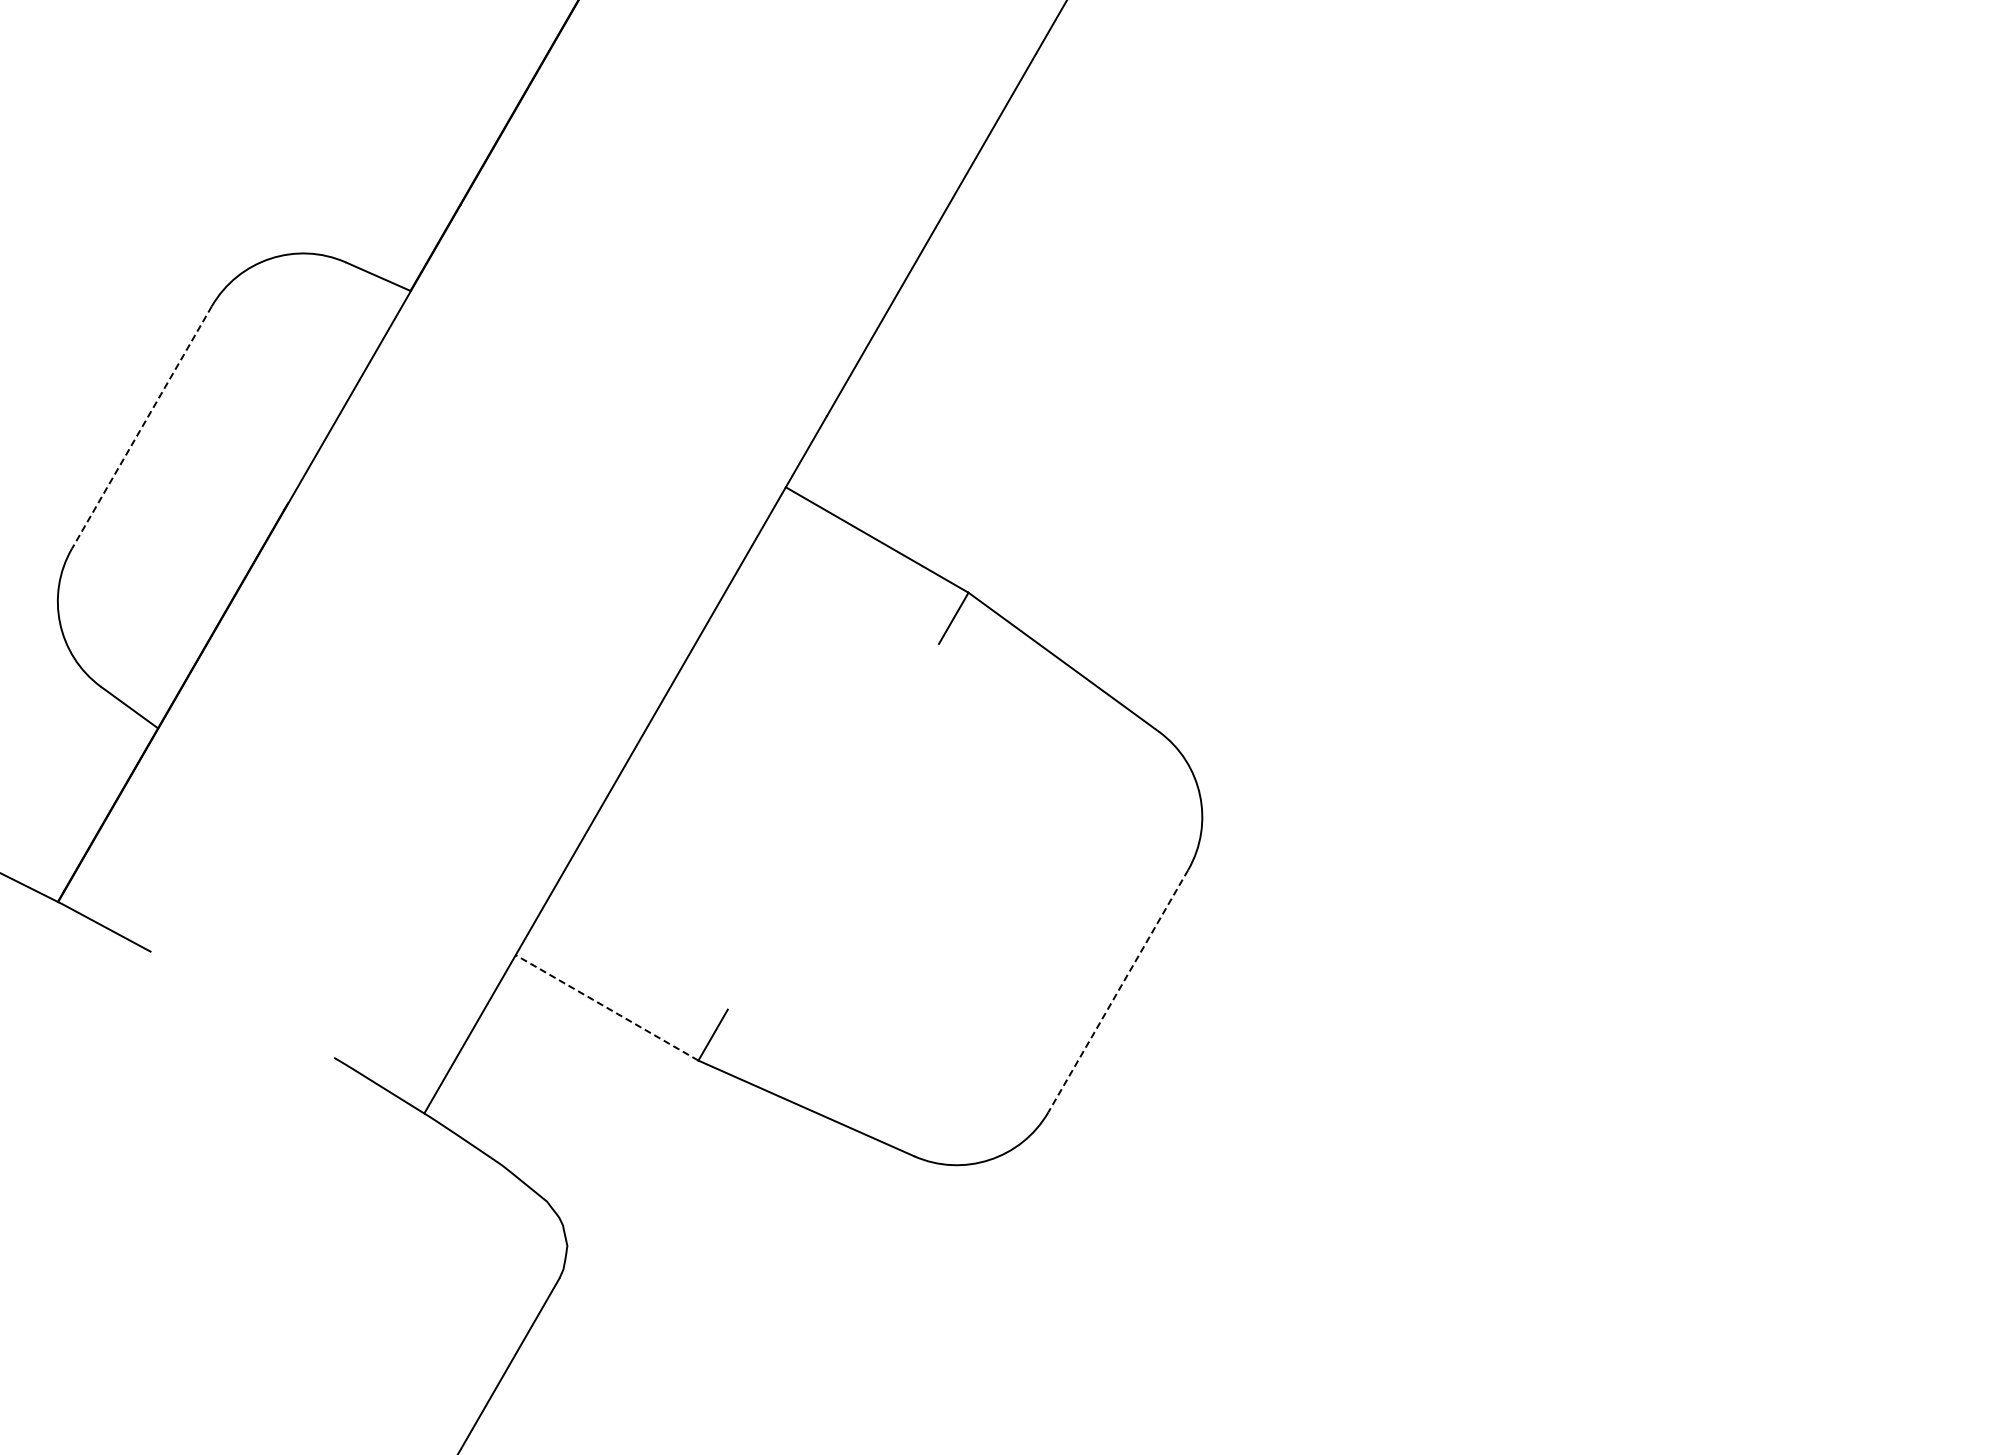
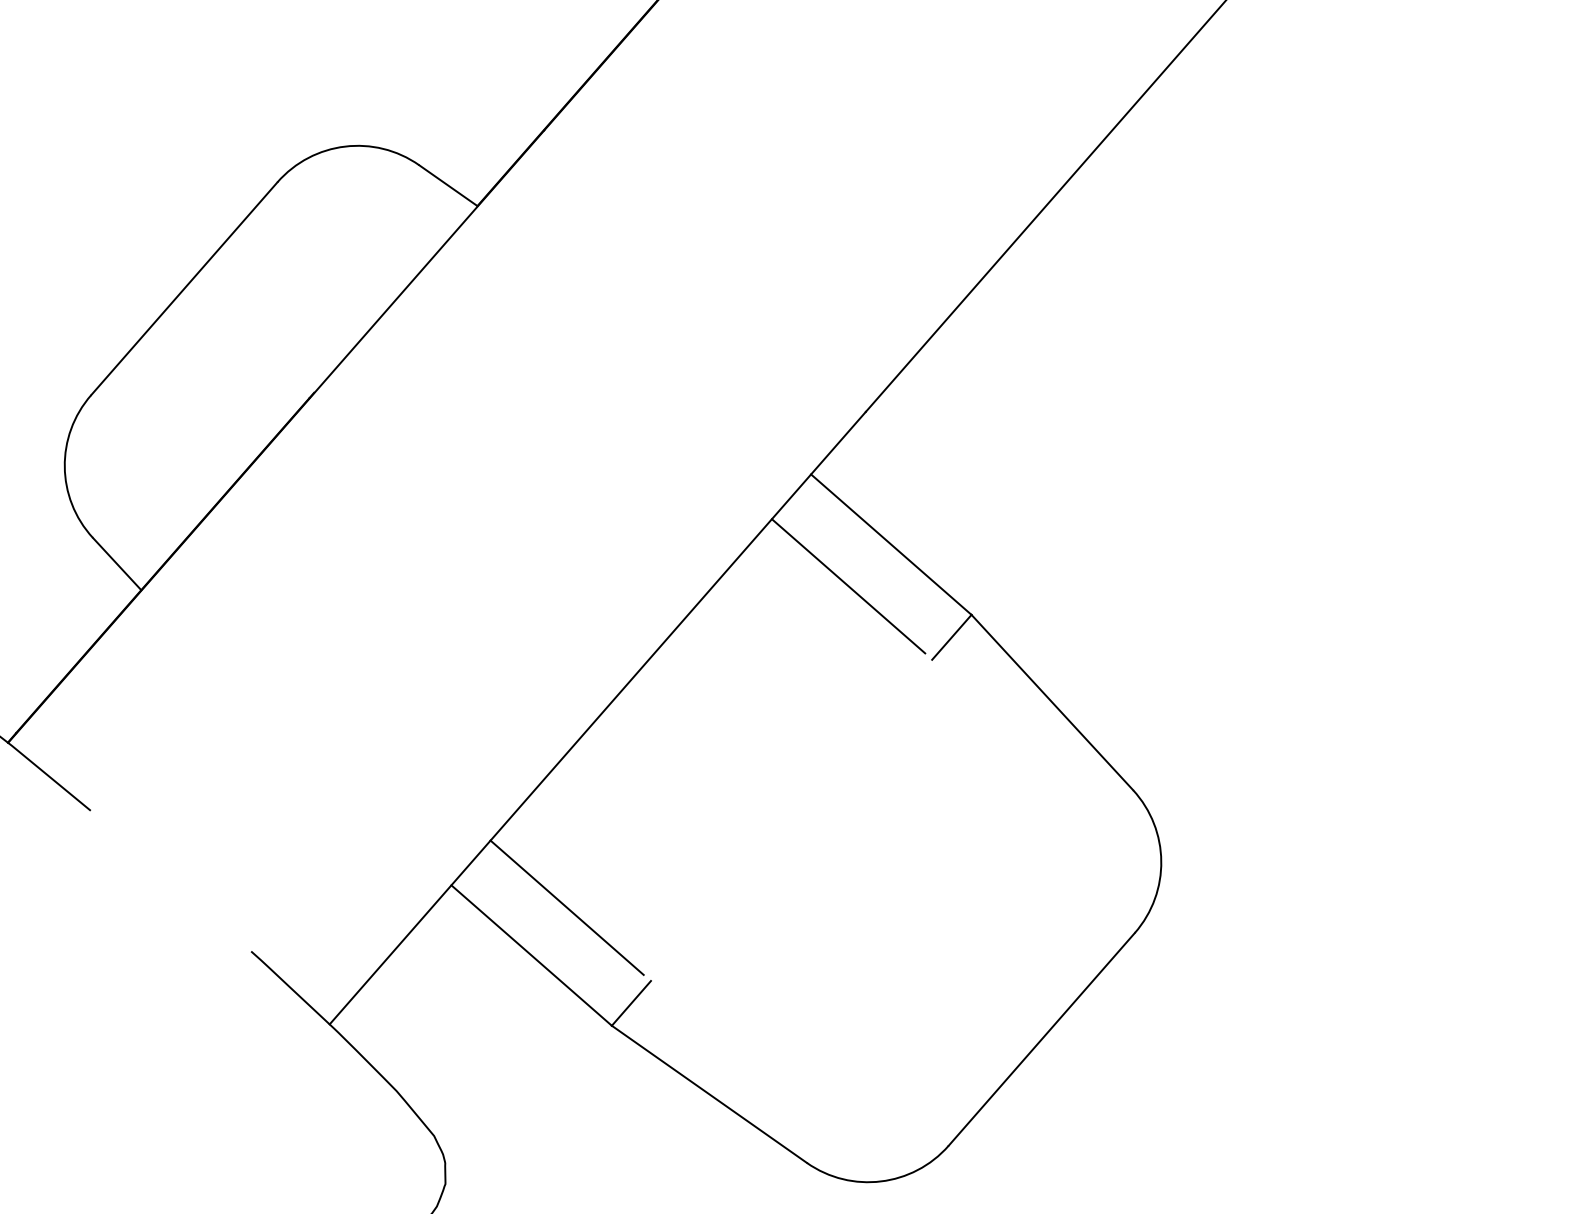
line: (141, 427) -> (183, 288), dashed -> solid
line: (843, 588) -> (848, 586), added
line: (632, 954) -> (567, 907), added
line: (1118, 991) -> (1041, 1039), dashed -> solid
line: (606, 1007) -> (531, 955), dashed -> solid

